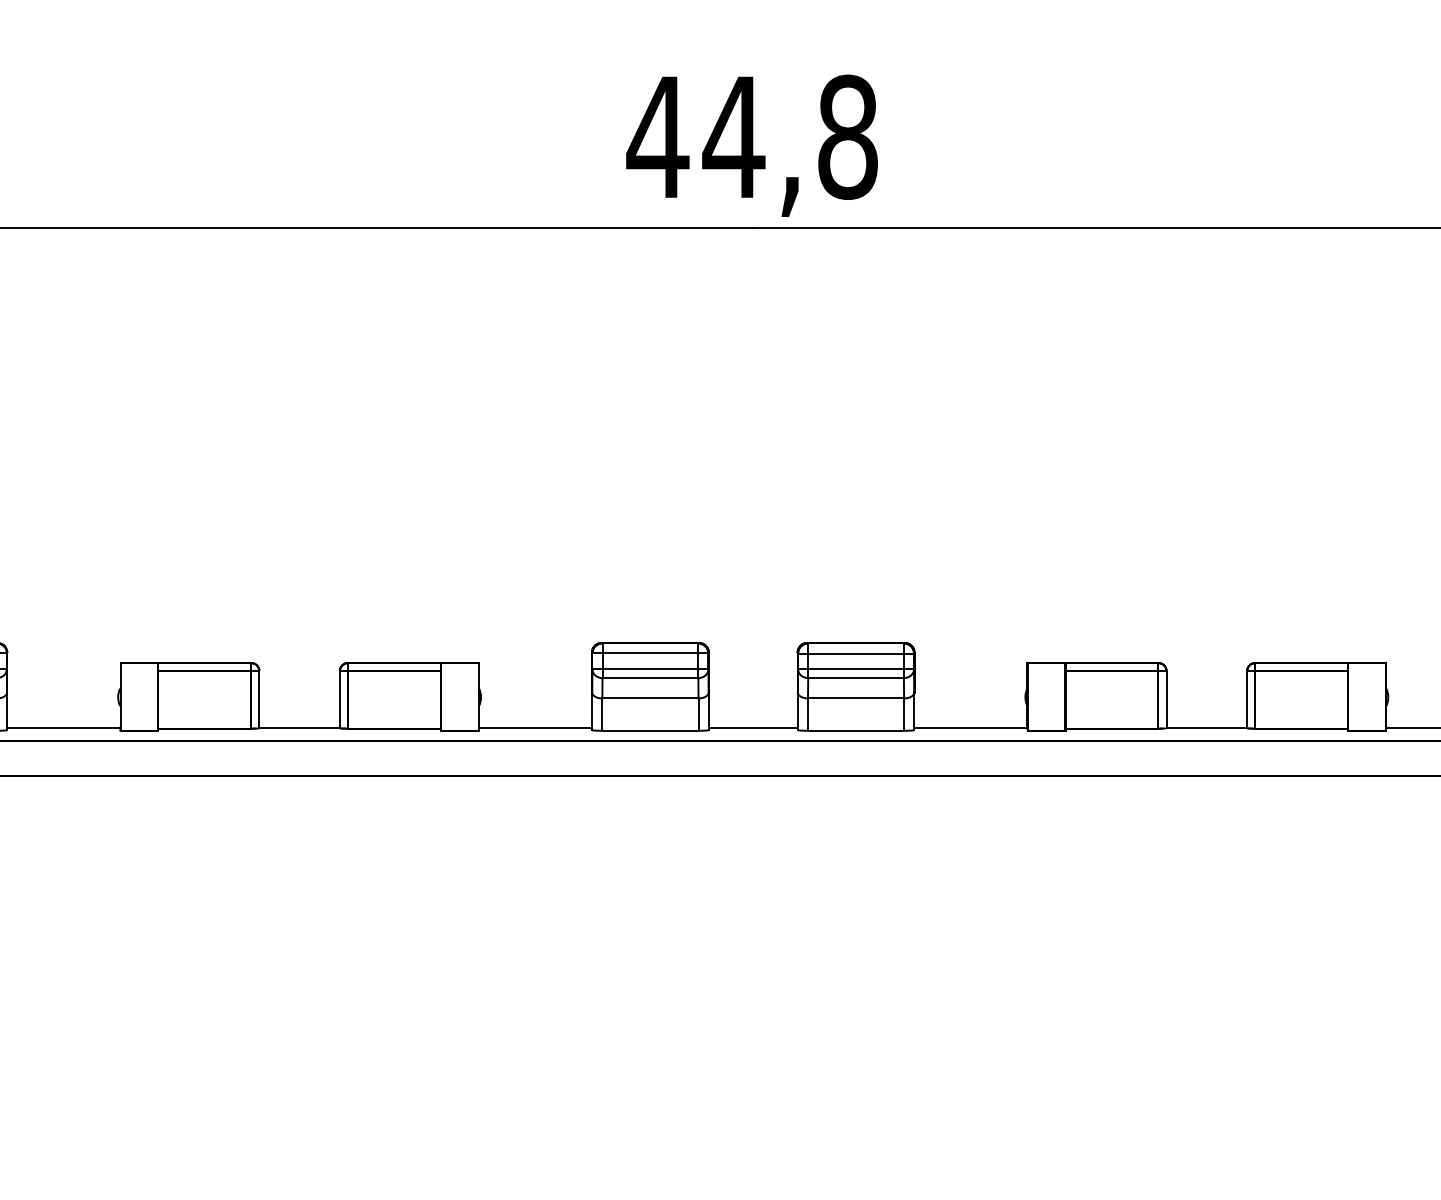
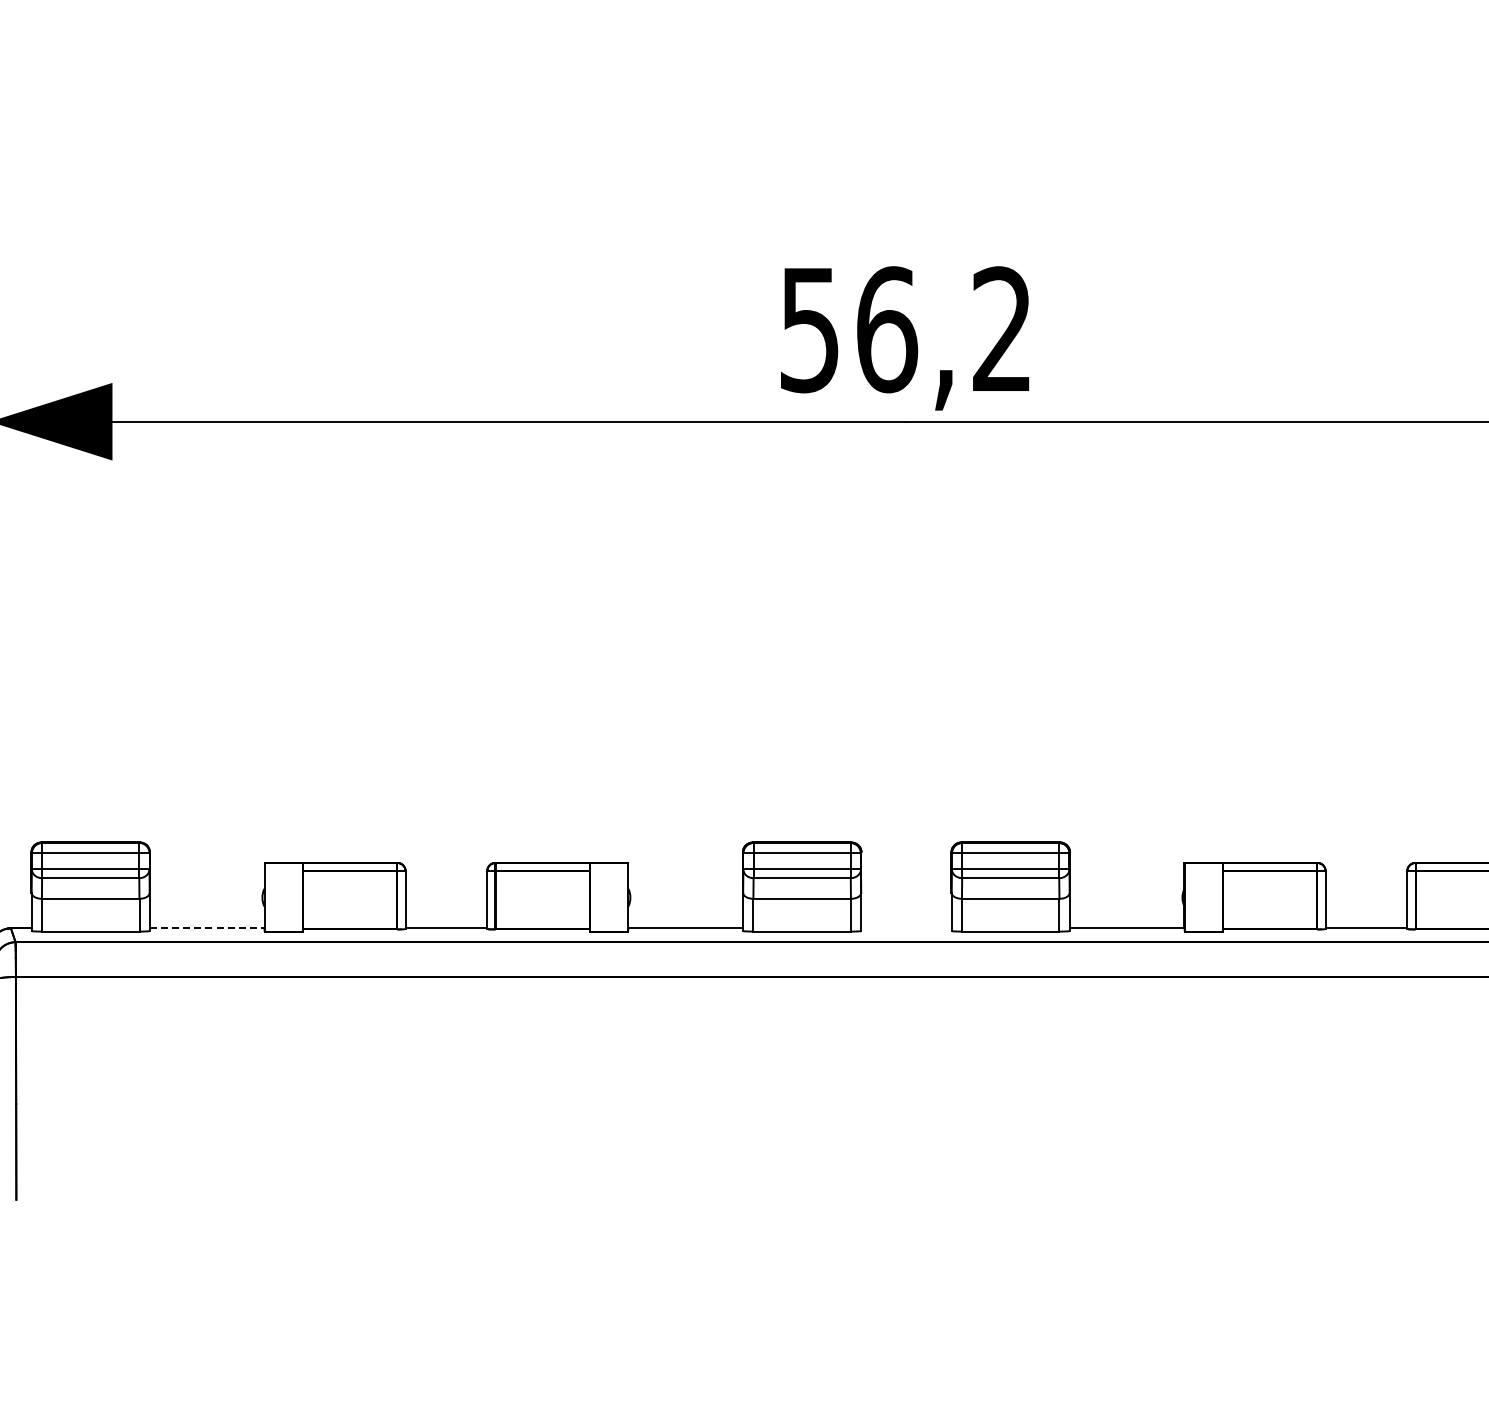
text: (751, 137) -> (904, 329), 44,8 -> 56,2
line: (64, 727) -> (207, 928), solid -> dashed
line: (753, 727) -> (906, 928), removed

